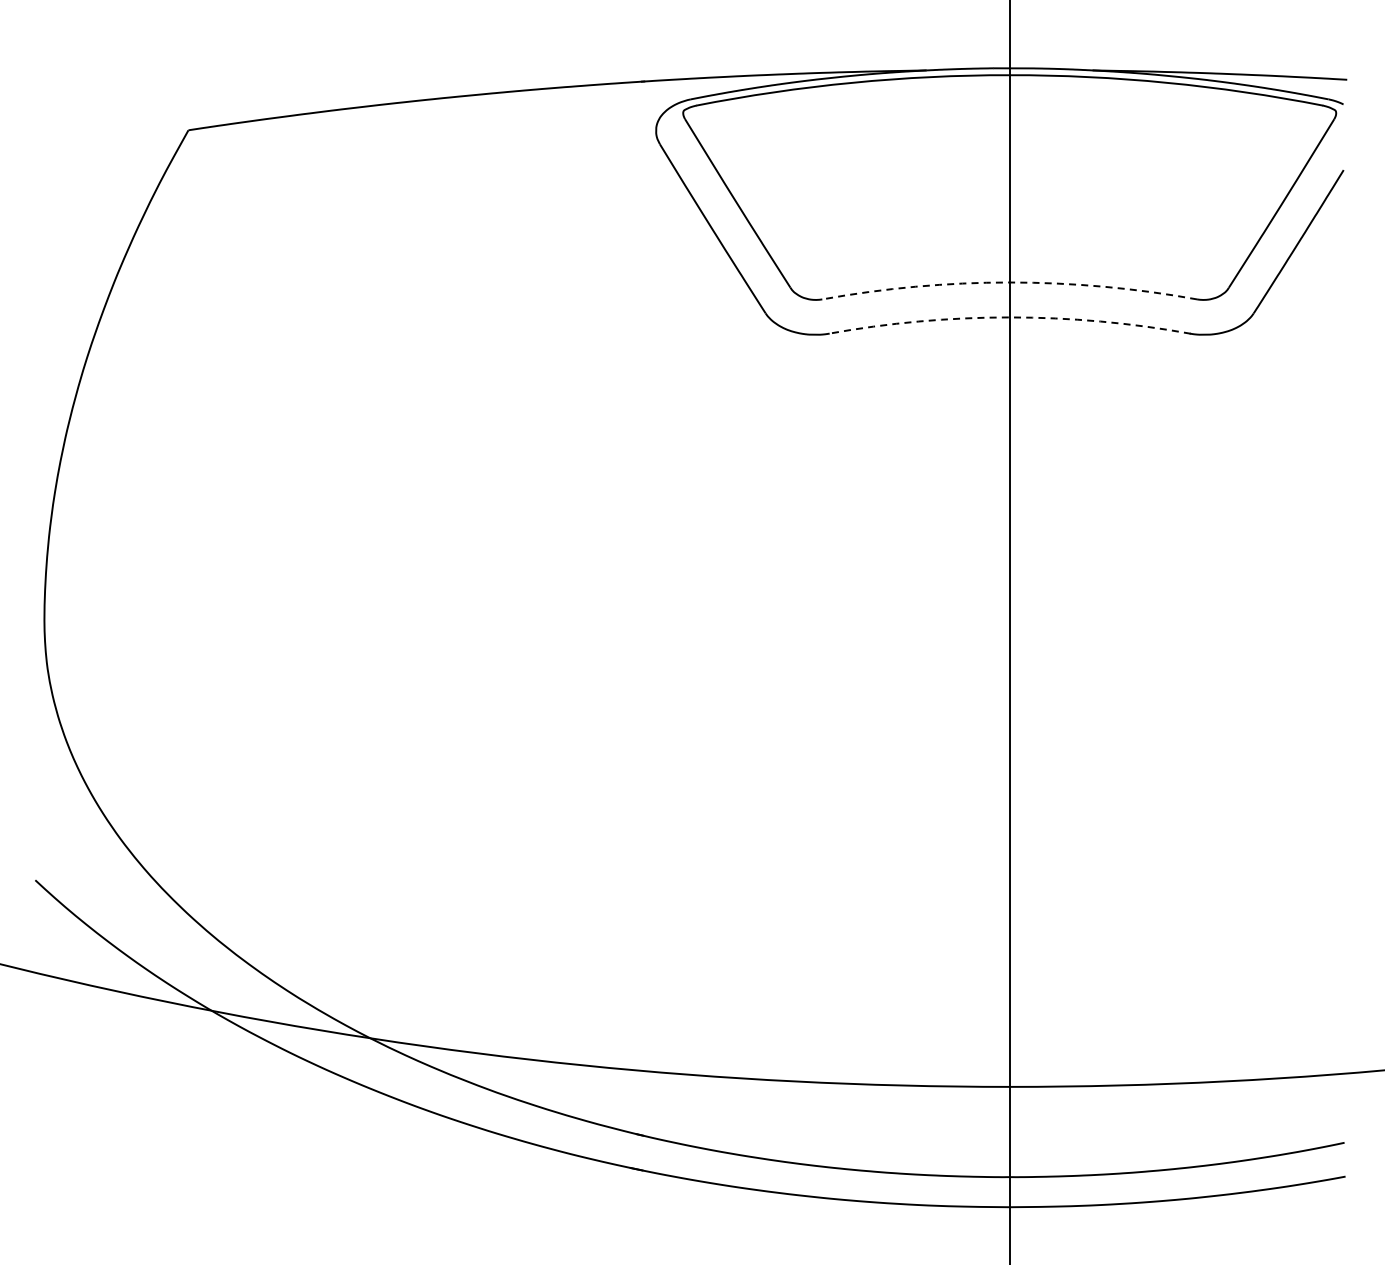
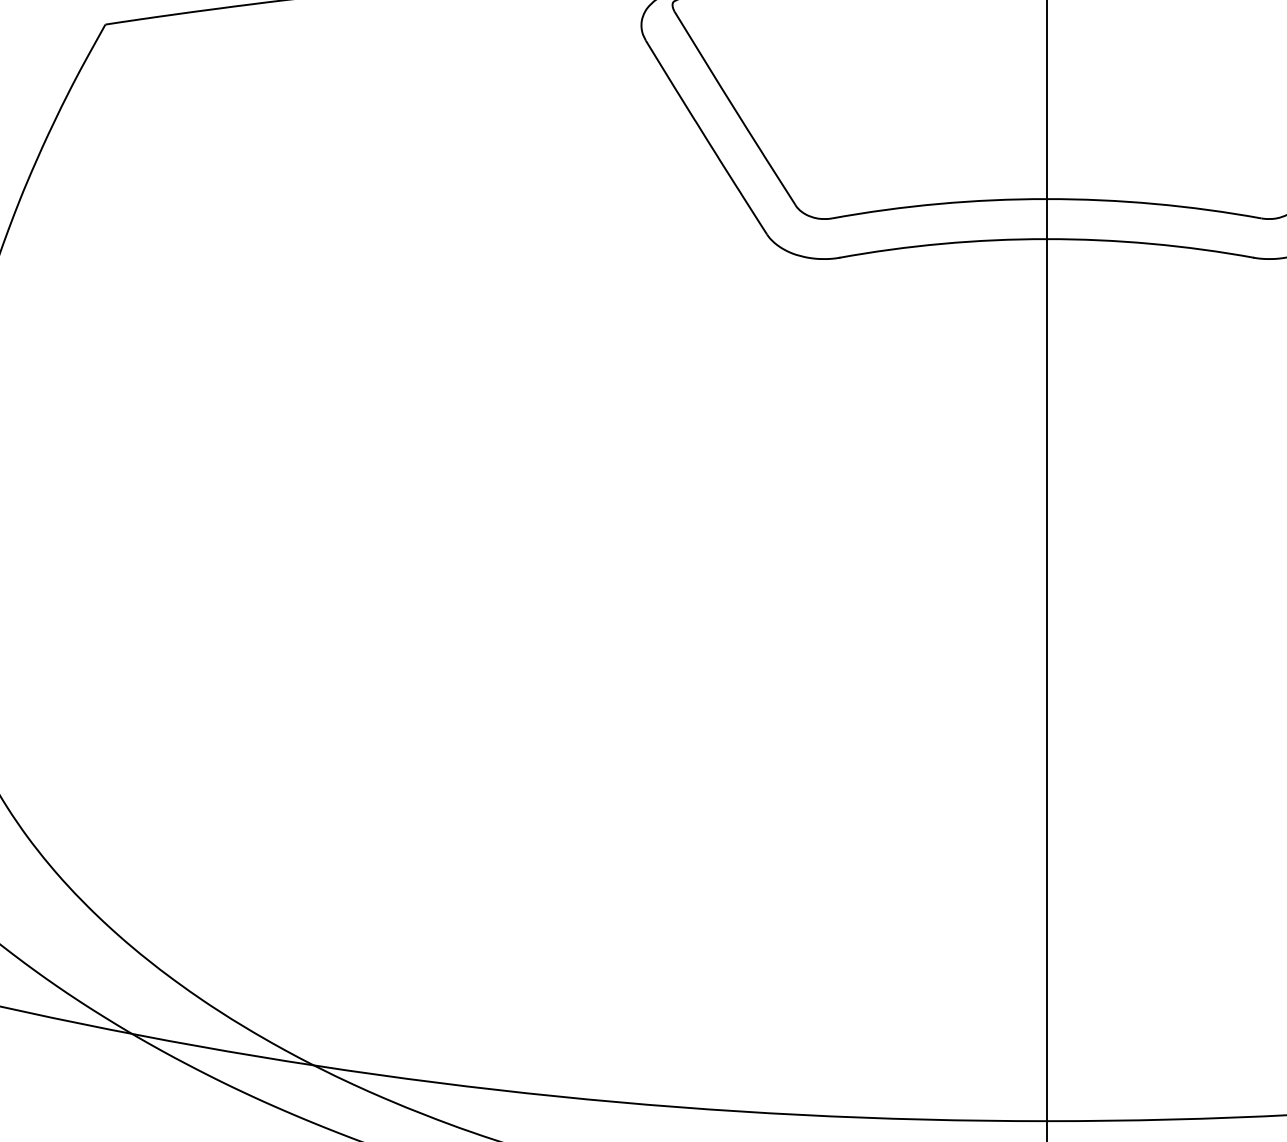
arc: (1009, 282) -> (1046, 199), dashed -> solid
arc: (1009, 317) -> (1046, 239), dashed -> solid

